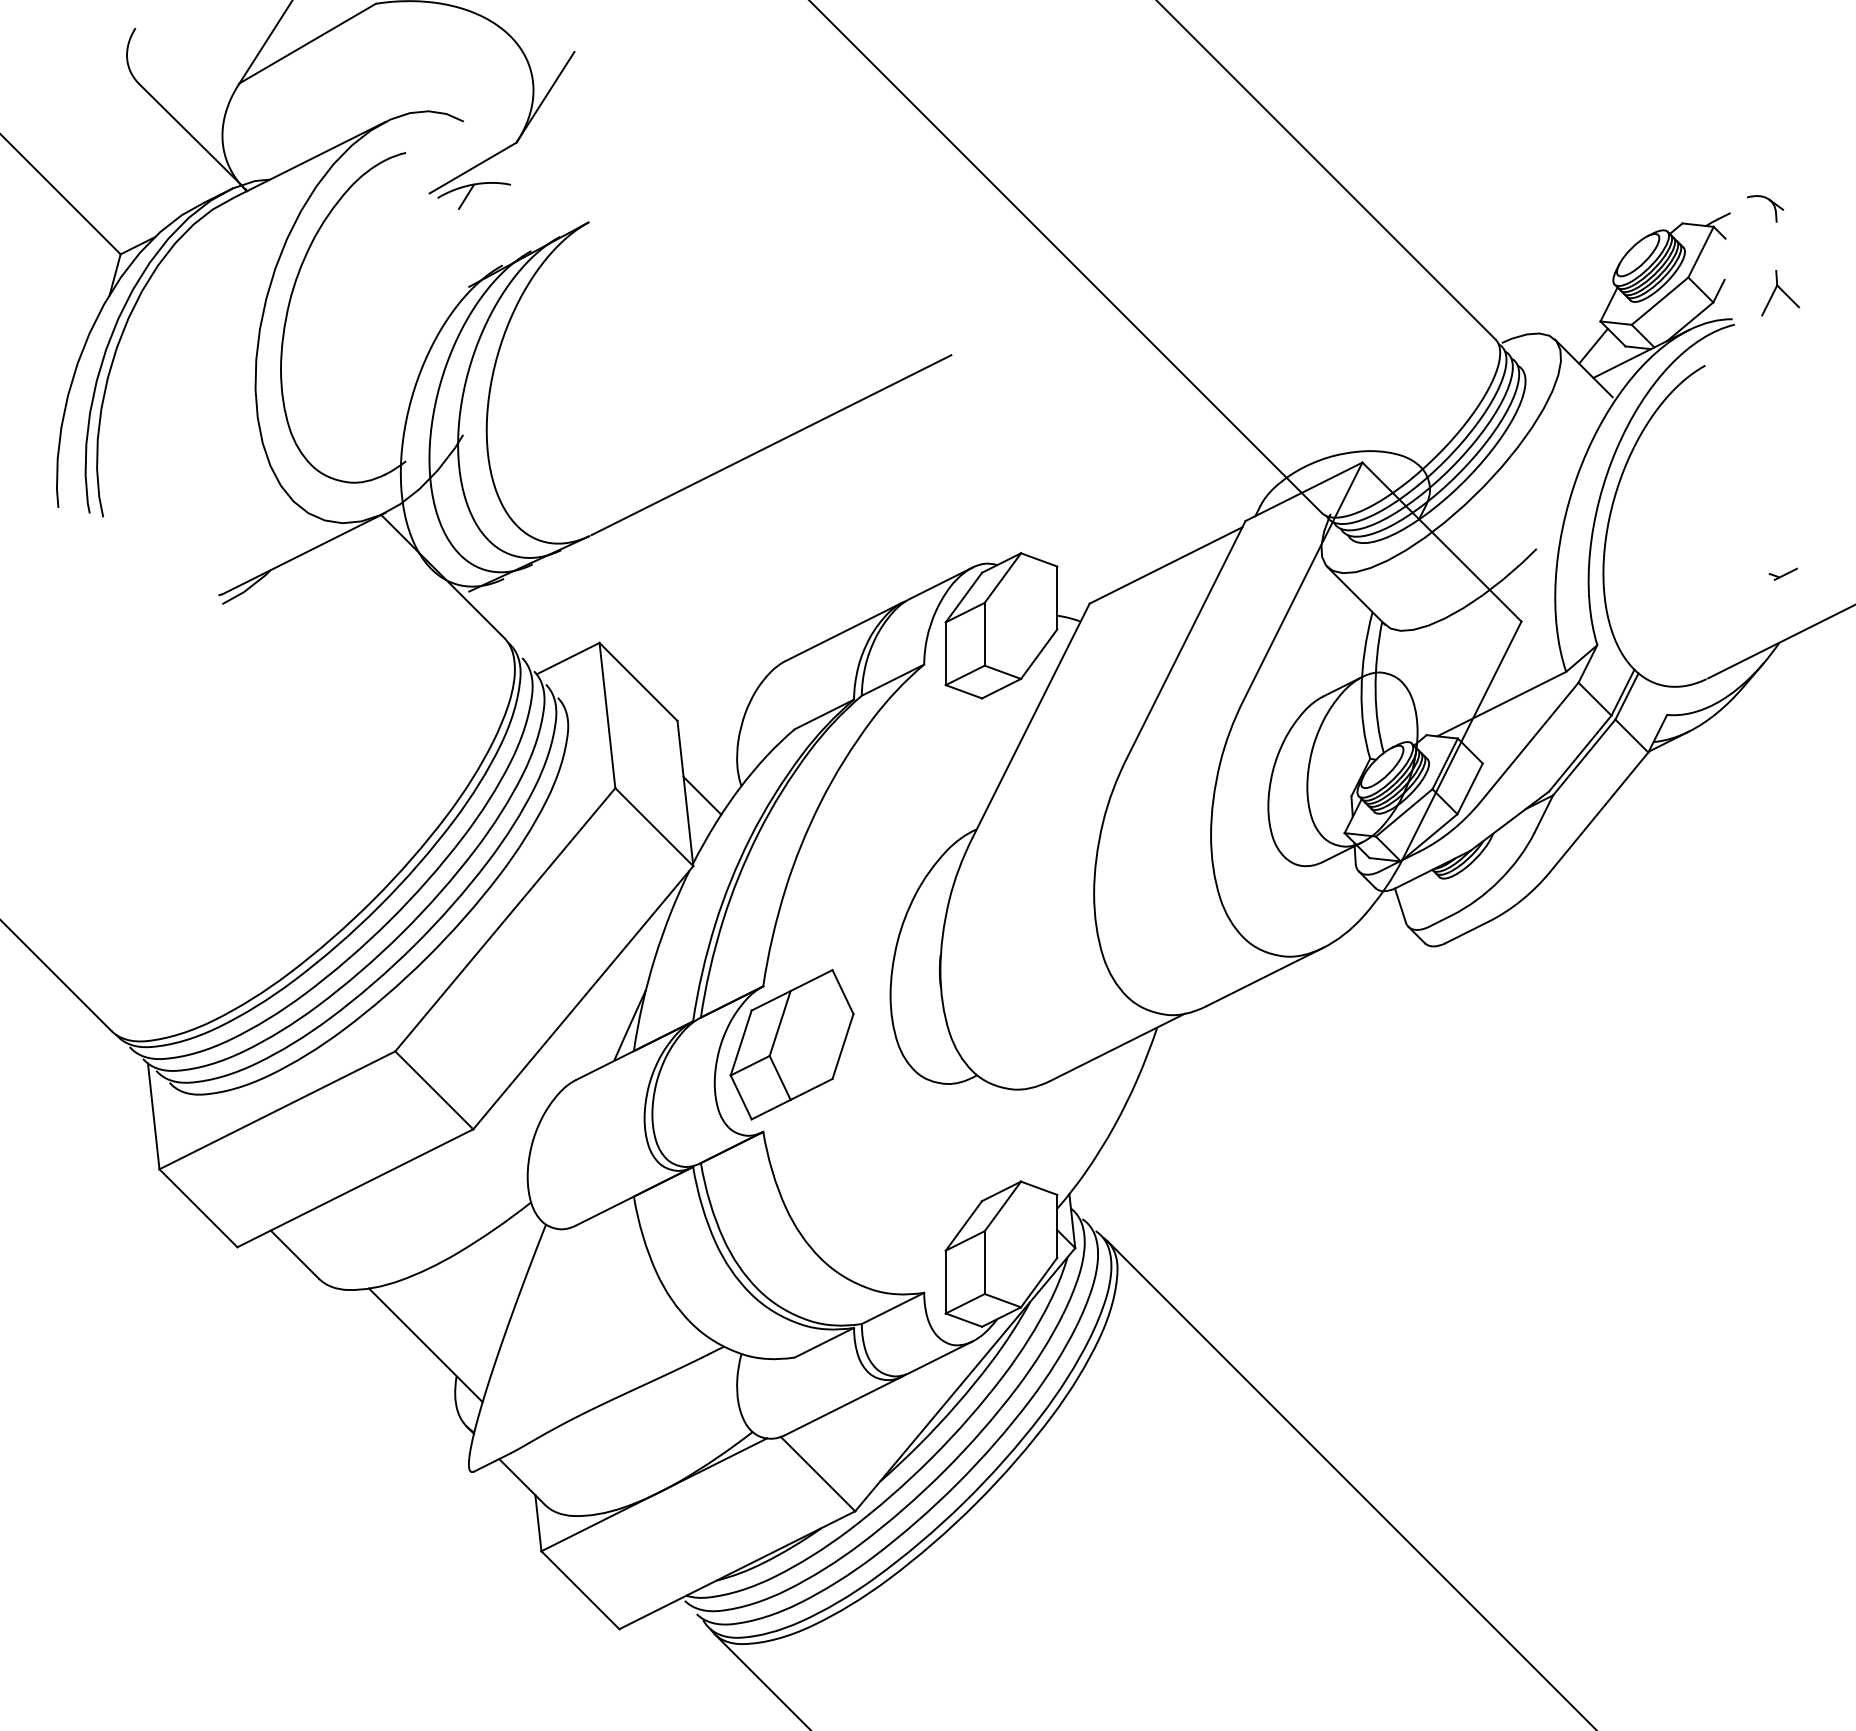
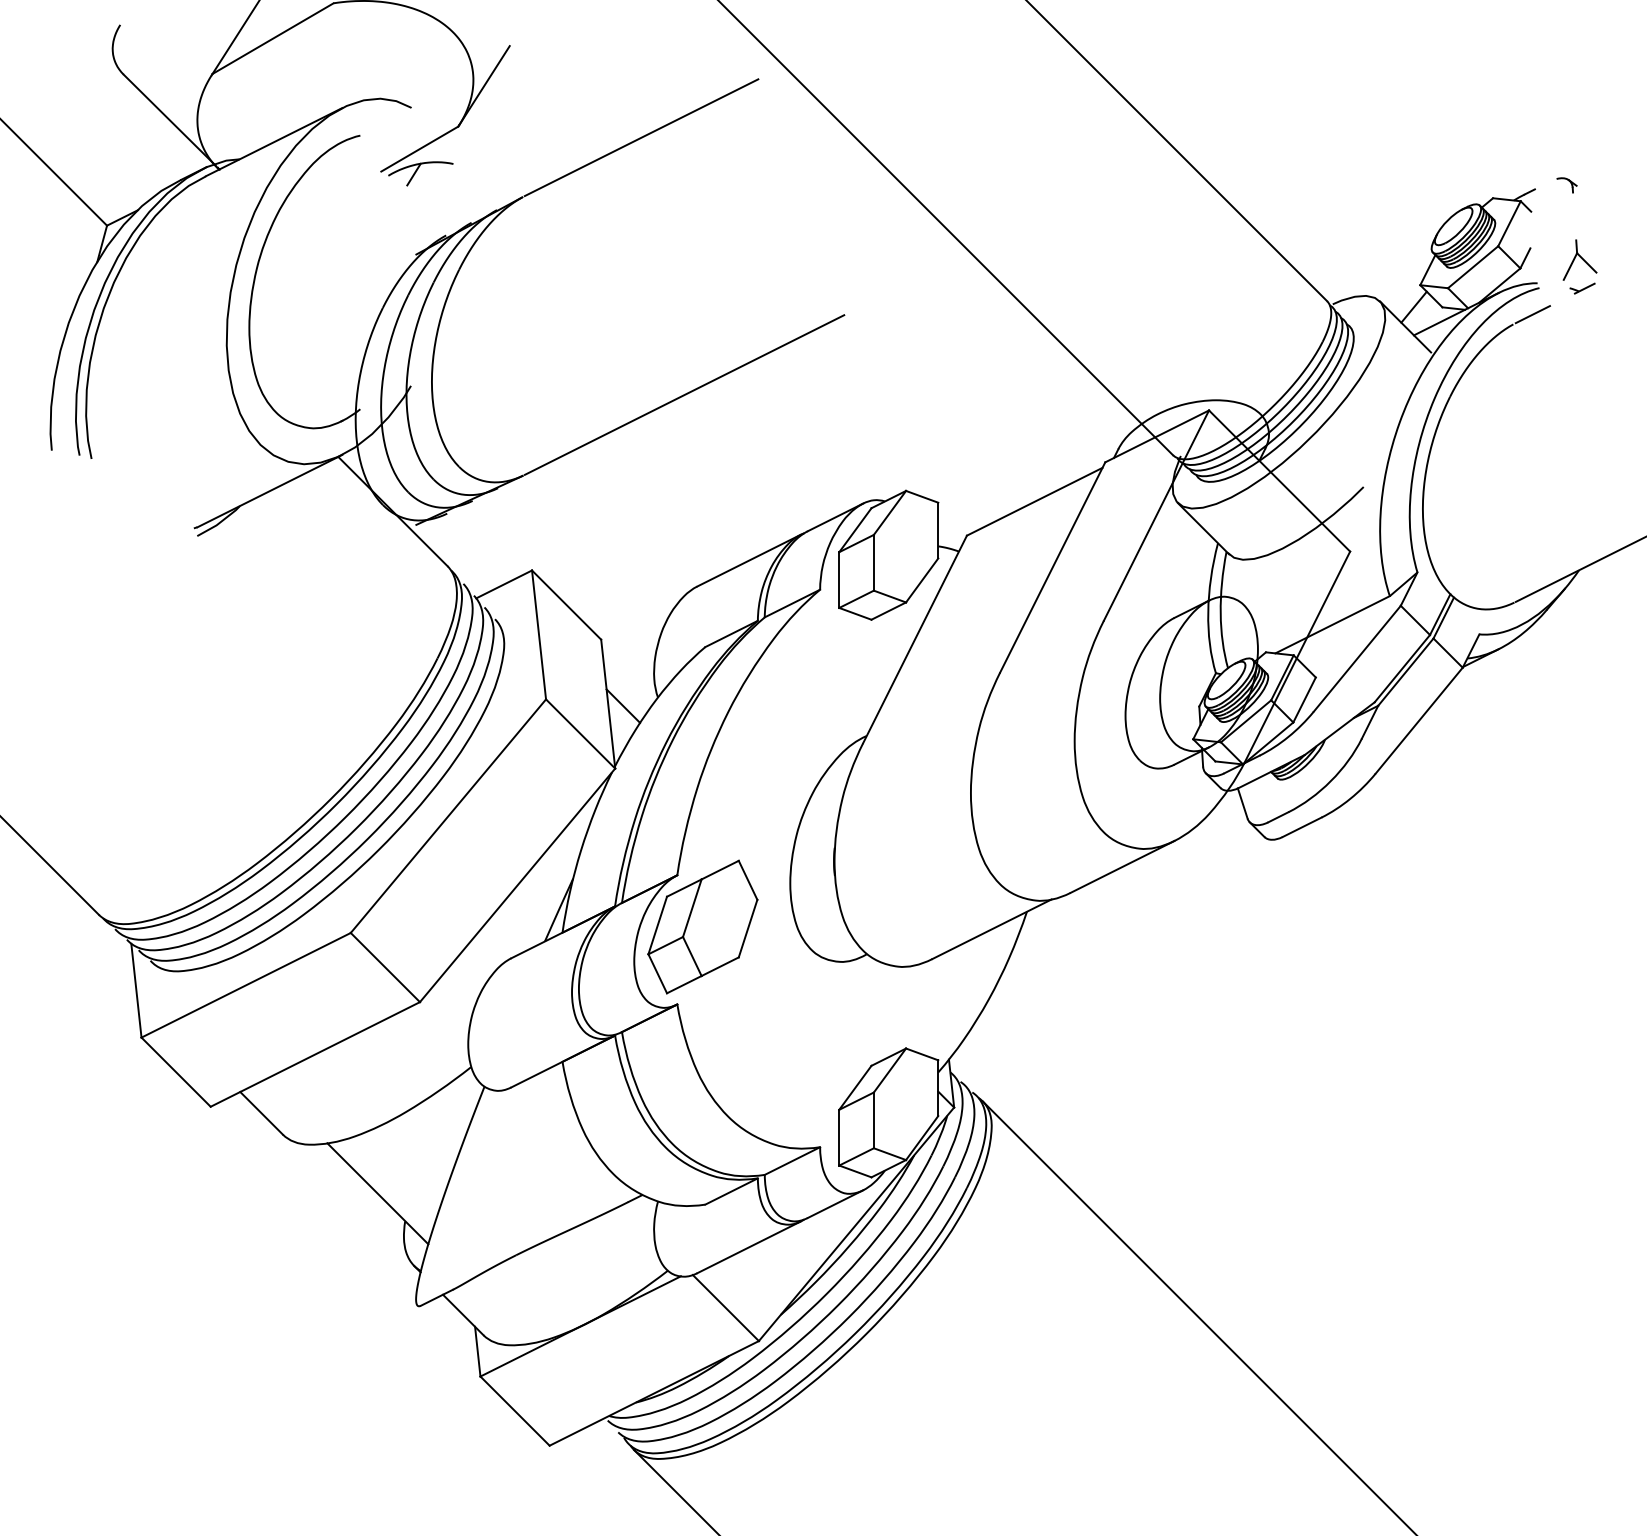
line: (722, 154) -> (641, 137), added
part: (1765, 208) -> (1566, 184), size x0.62
line: (1727, 354) -> (1532, 314), added
part: (1782, 573) -> (1581, 287), moved

